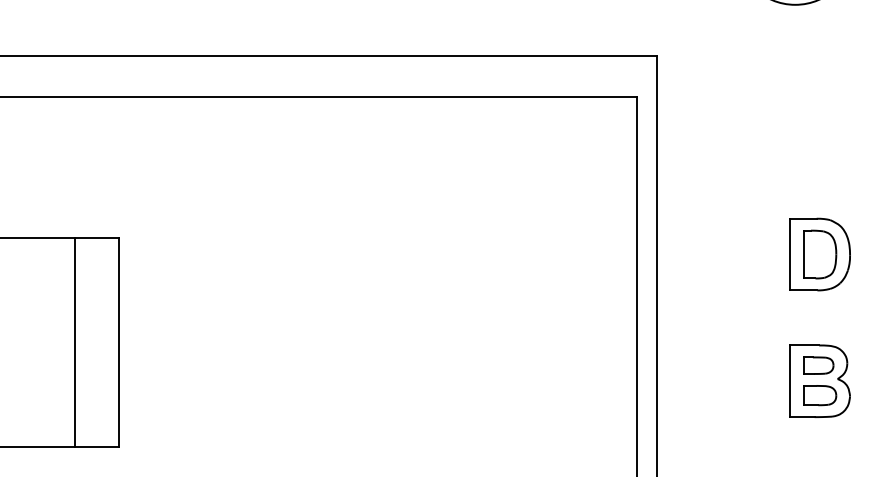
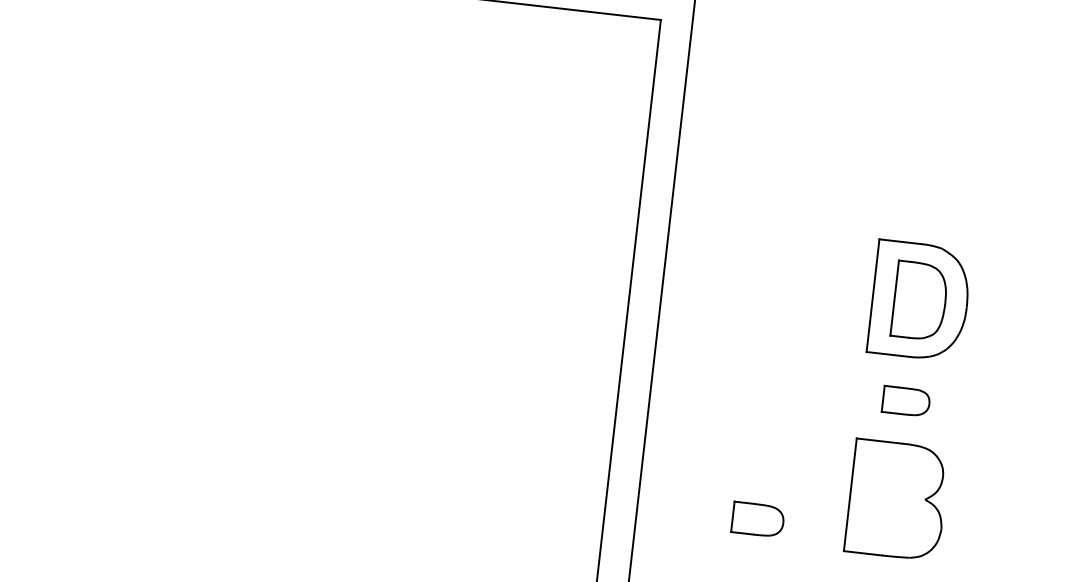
part: (818, 365) -> (905, 401), moved
part: (820, 395) -> (758, 519), moved

